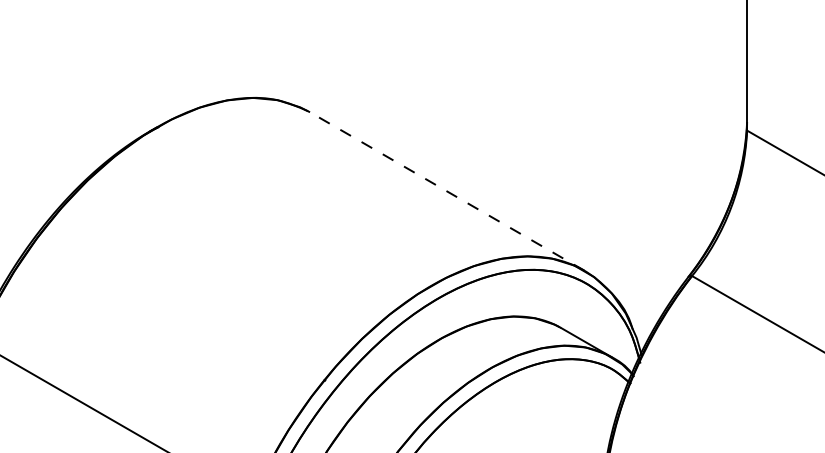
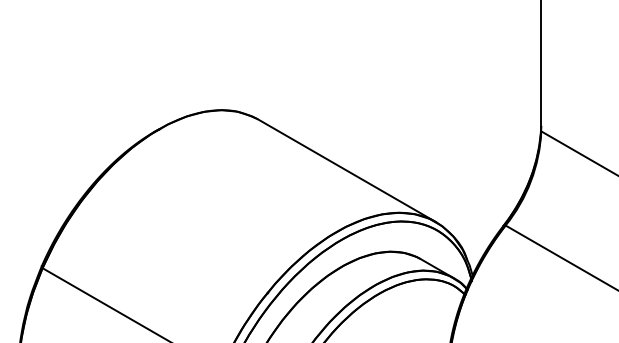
line: (447, 191) -> (347, 170), dashed -> solid

